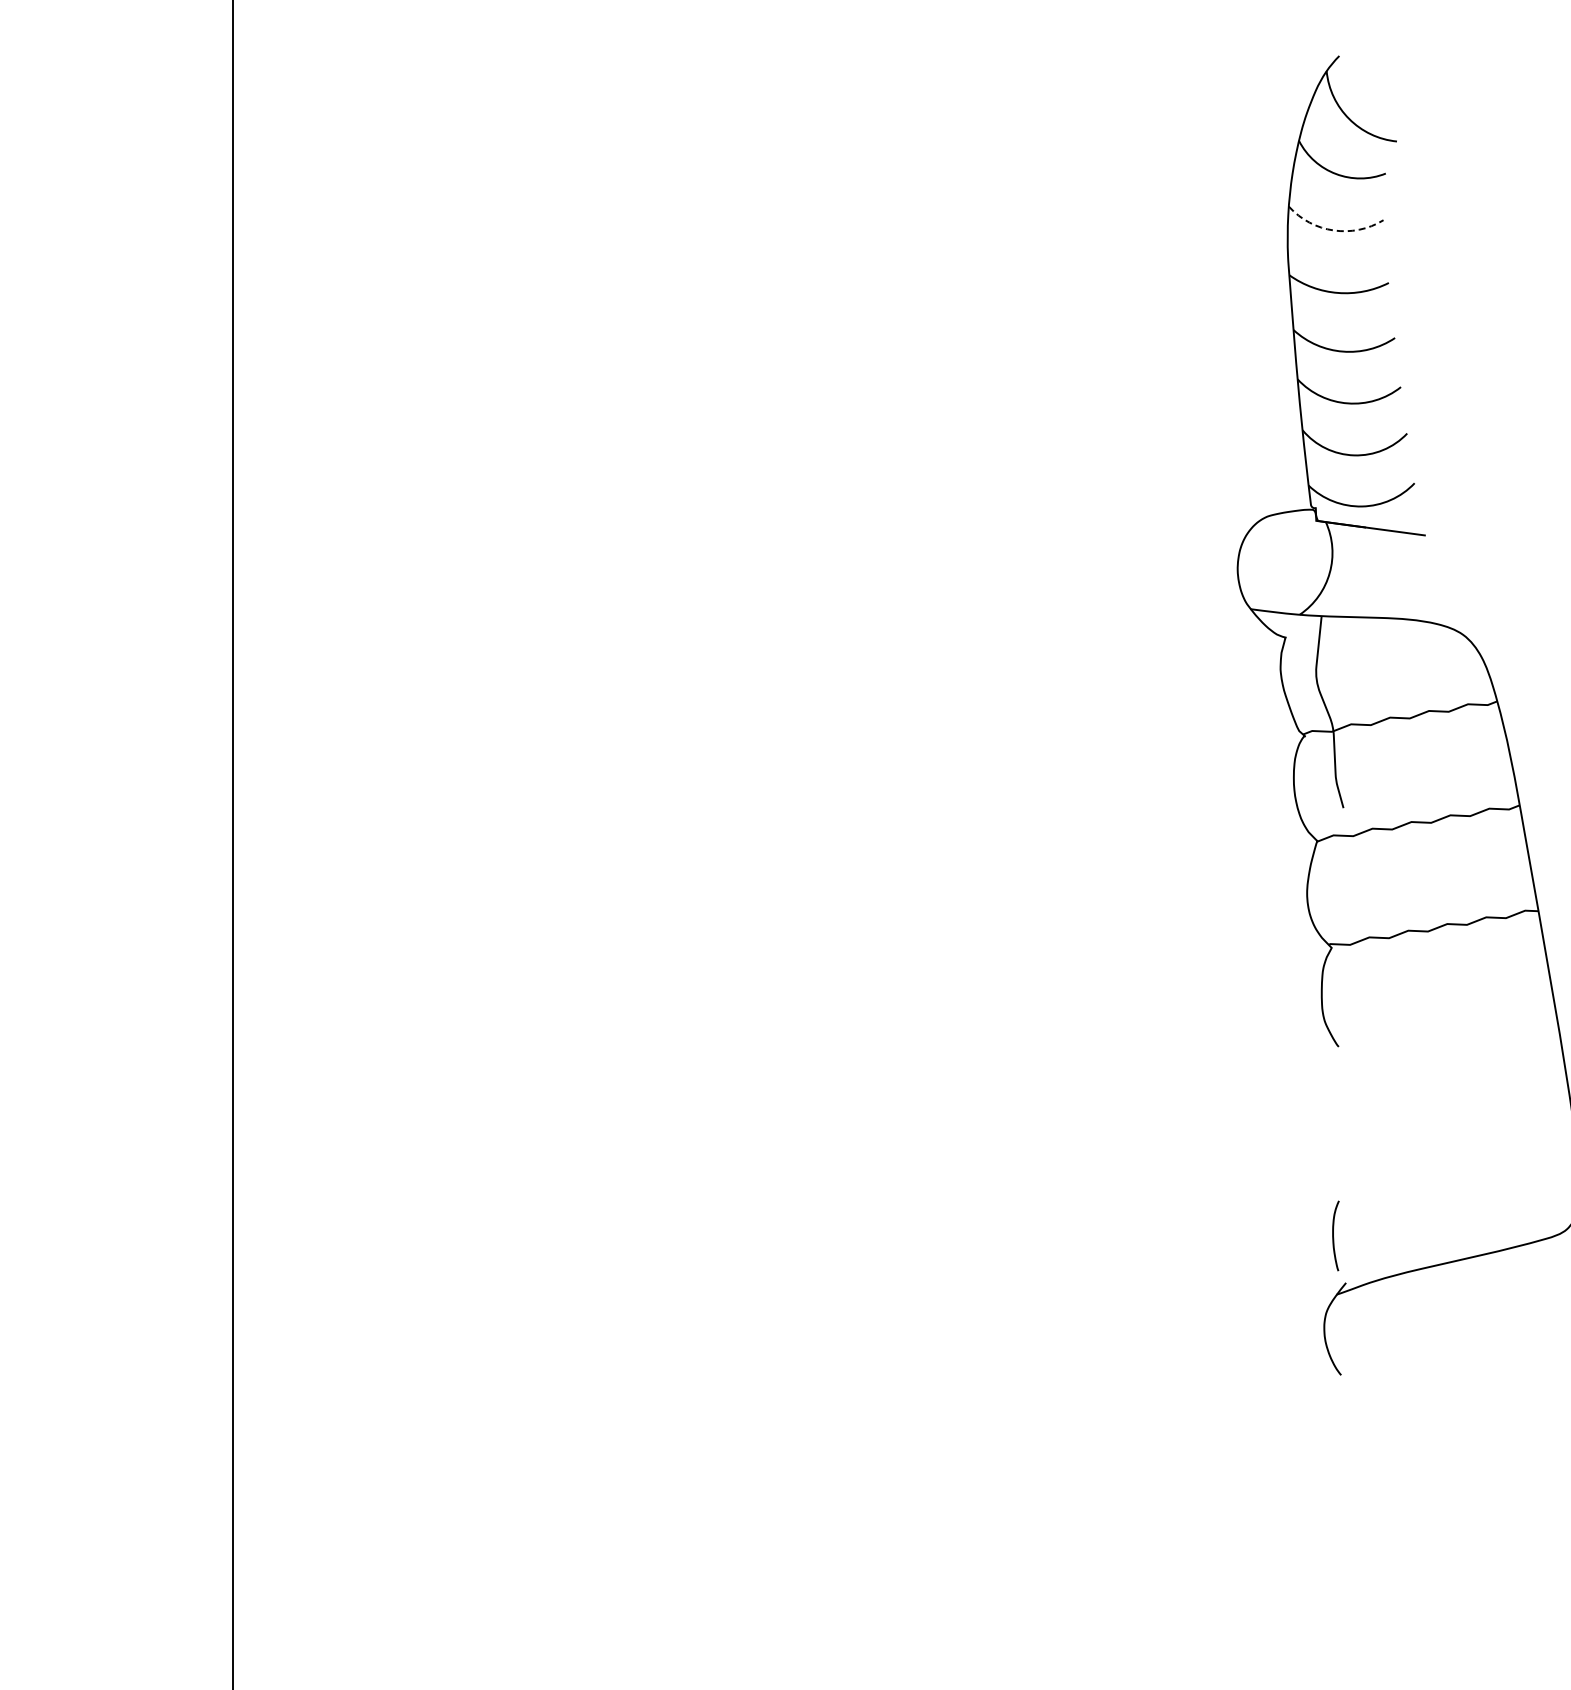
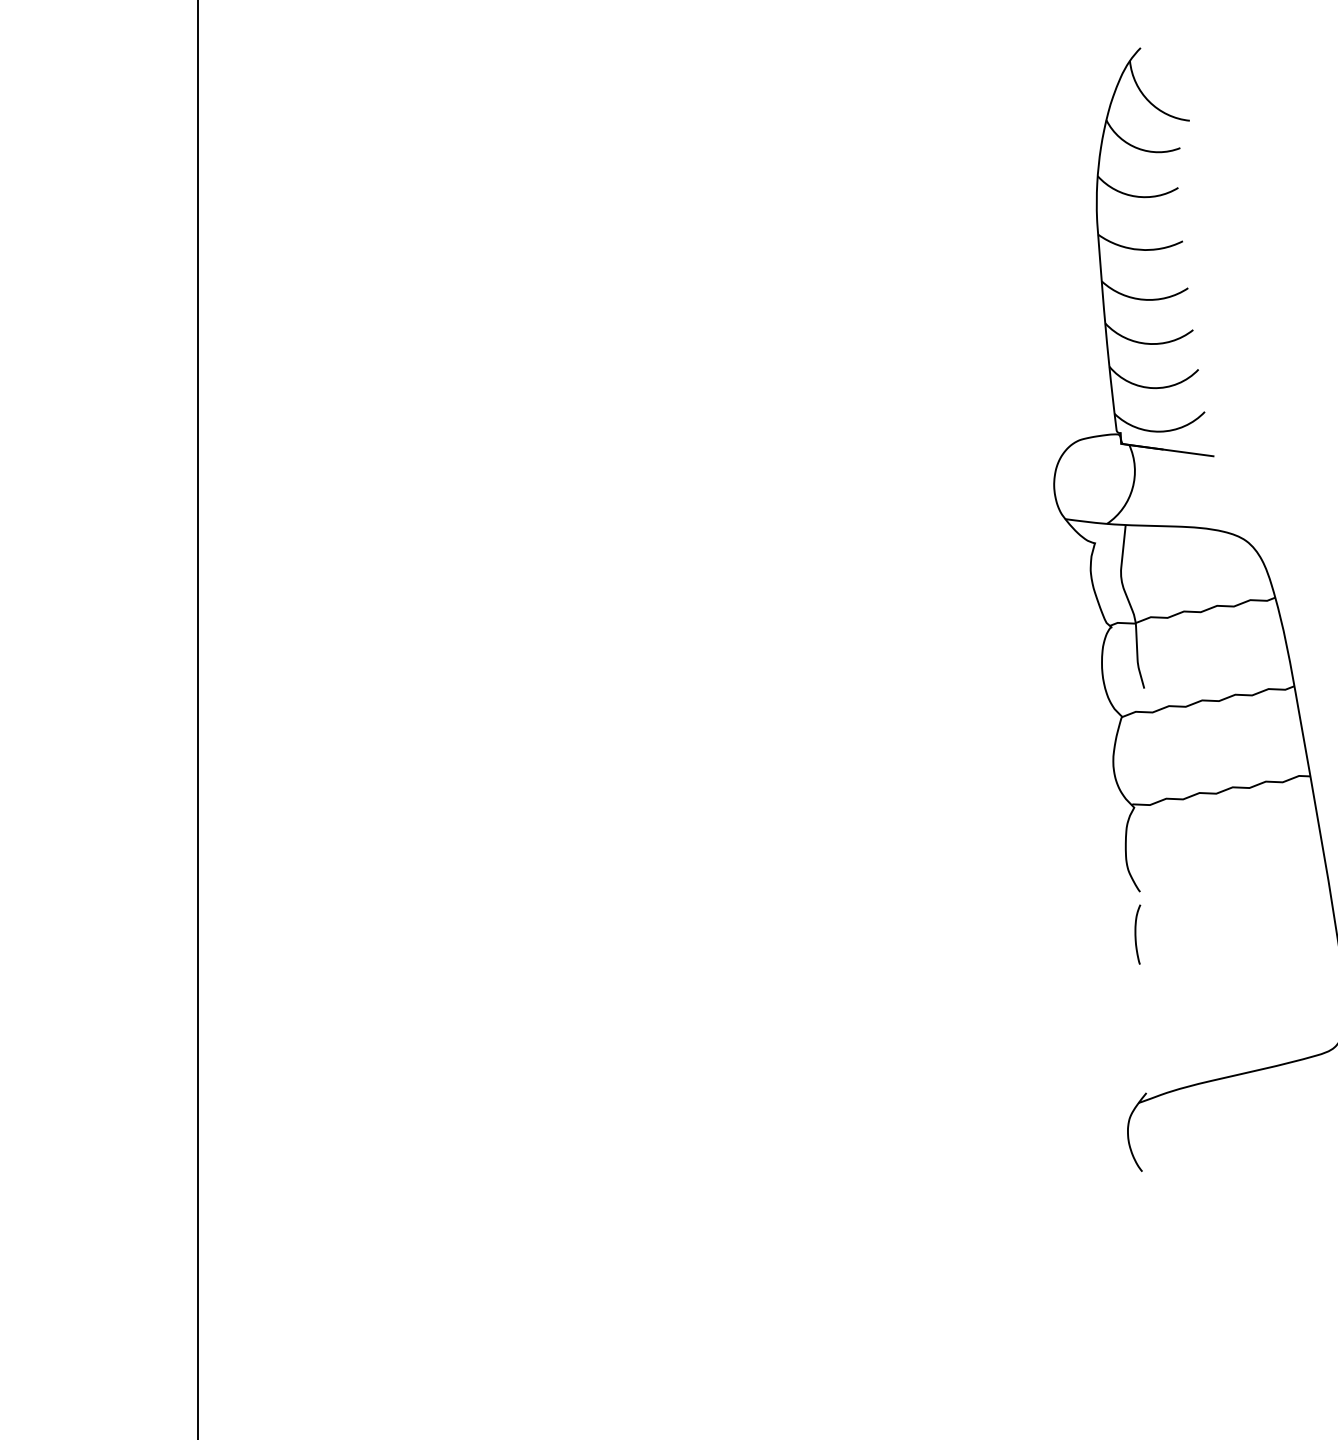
arc: (1333, 230) -> (1135, 196), dashed -> solid
curve: (1333, 1235) -> (1135, 934), moved

